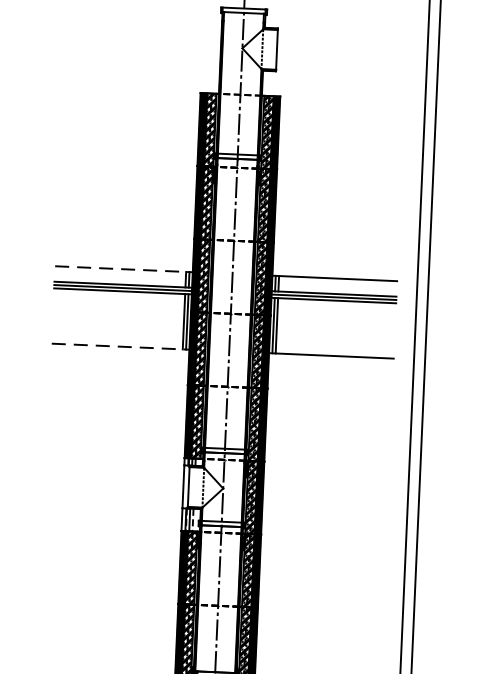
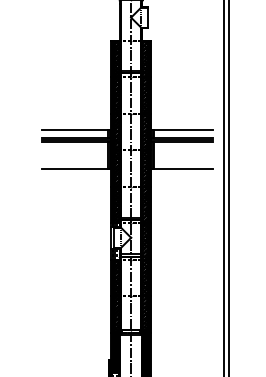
line: (125, 269) -> (77, 130), dashed -> solid
line: (121, 347) -> (77, 169), dashed -> solid

